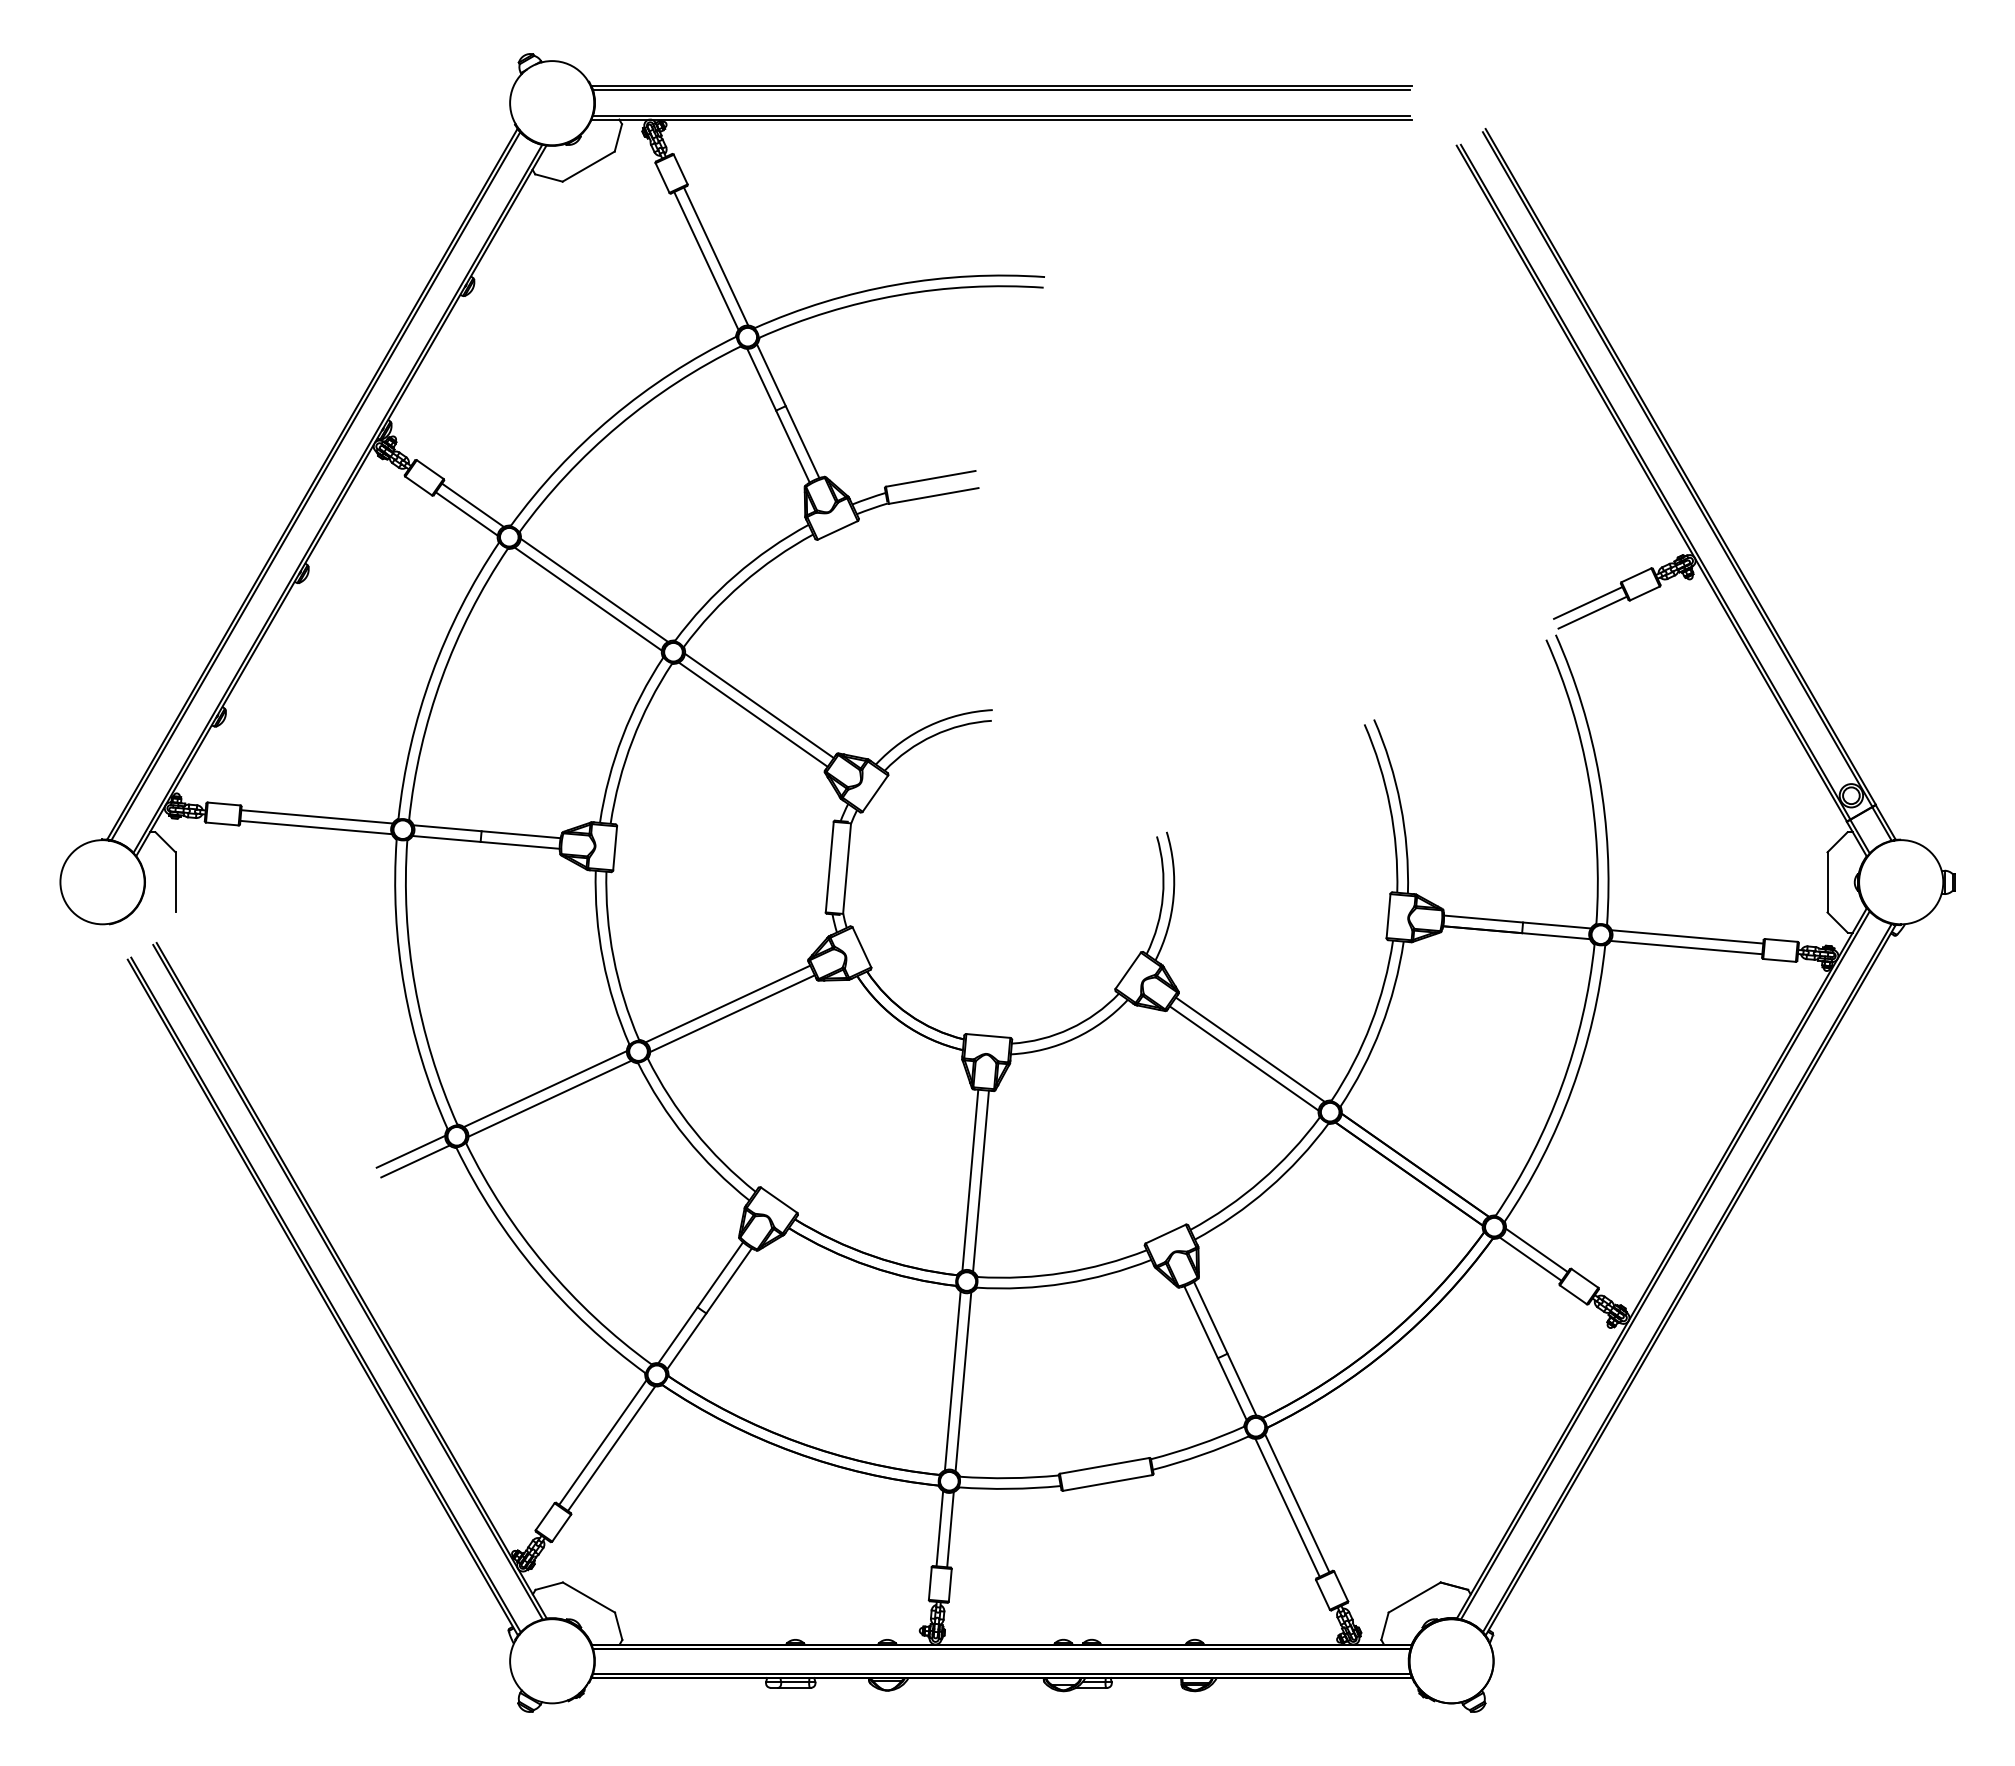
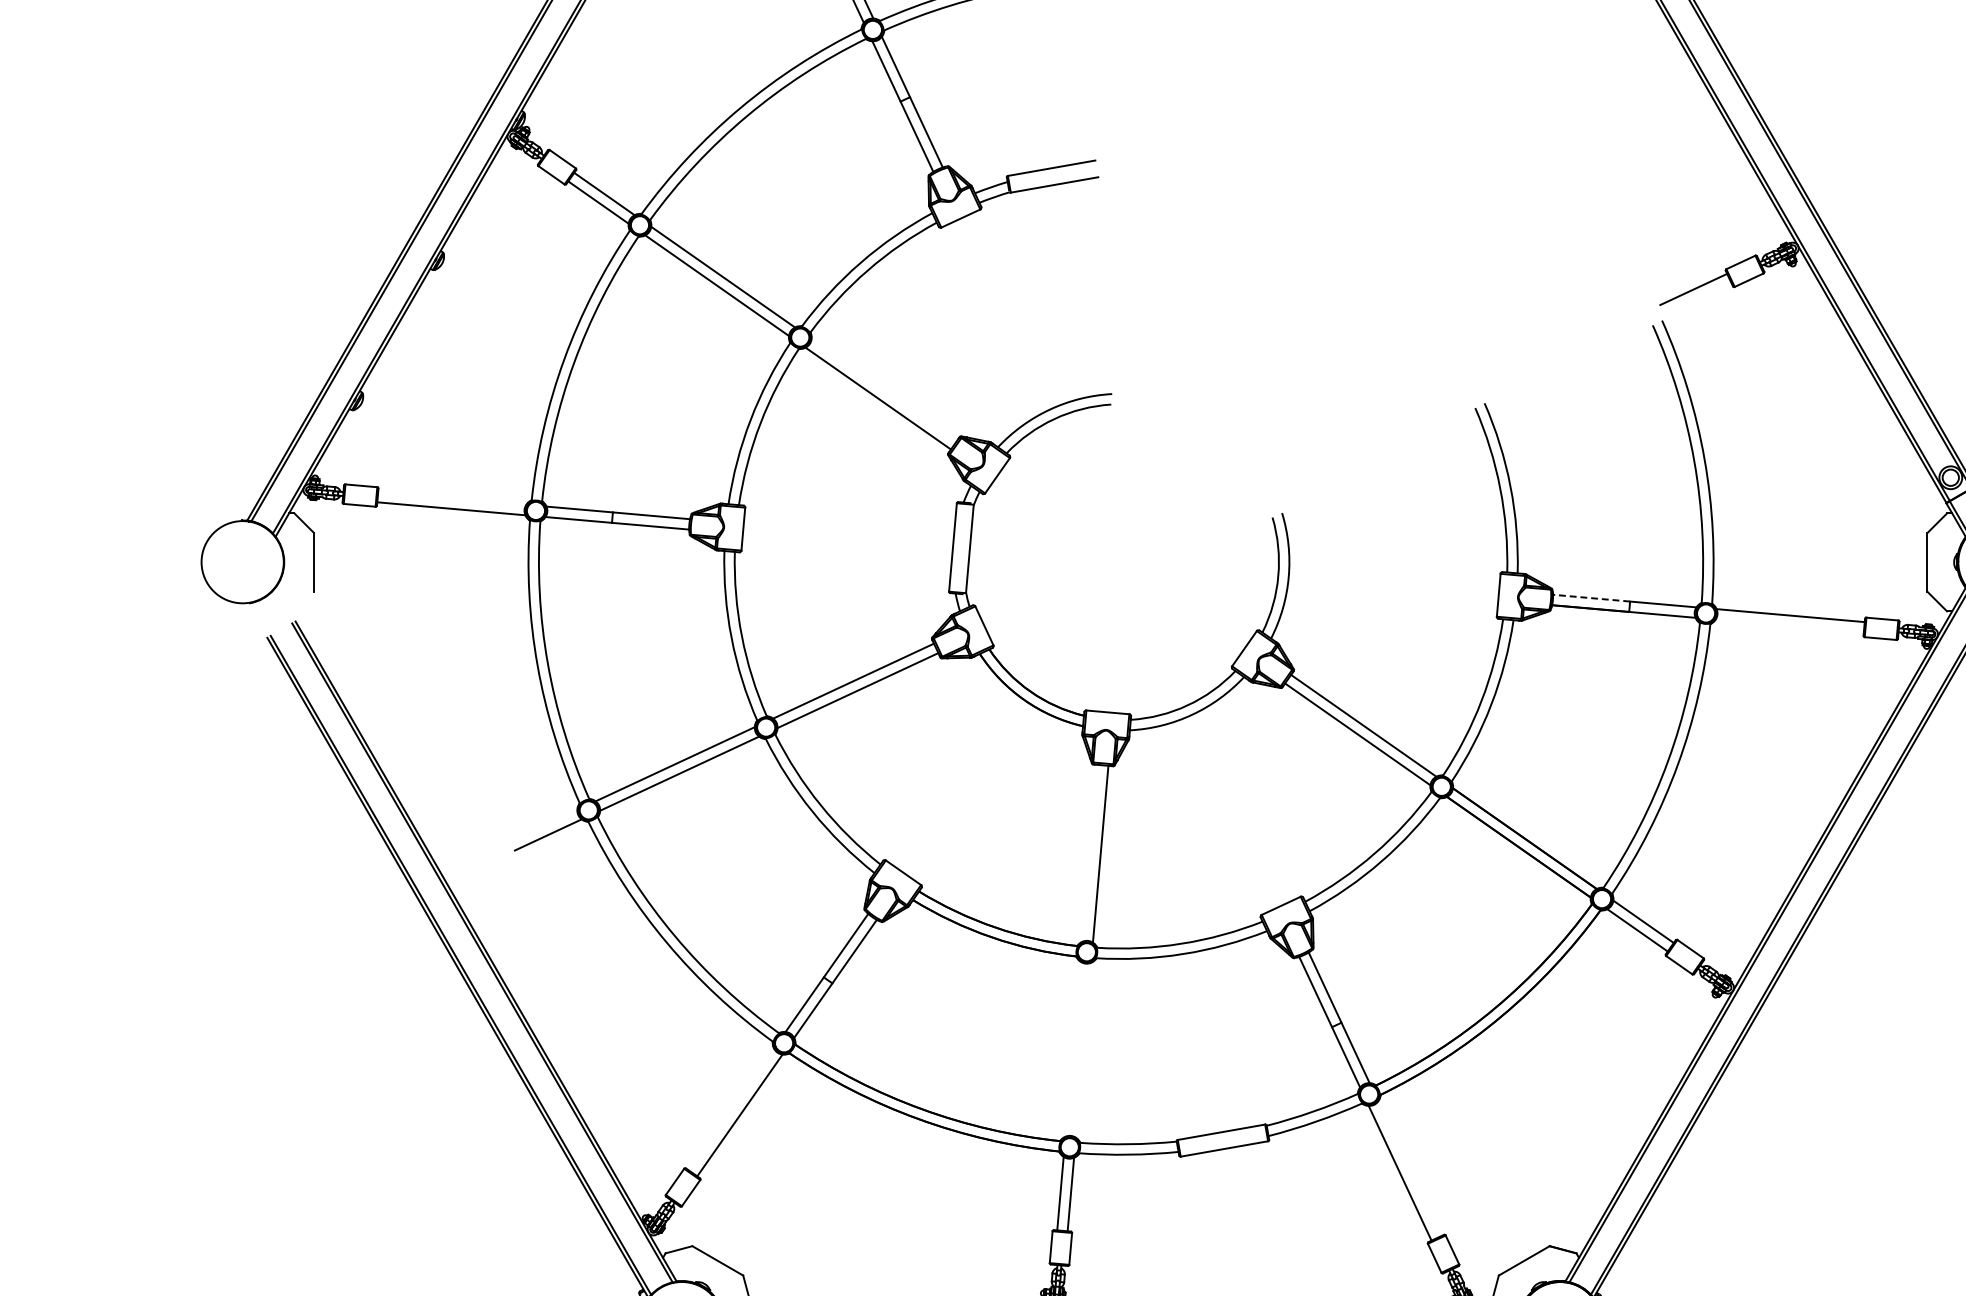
line: (1592, 612) -> (1697, 298), removed
line: (759, 705) -> (884, 389), removed
line: (316, 816) -> (451, 498), removed
line: (1483, 919) -> (1591, 598), solid -> dashed
line: (1686, 947) -> (1789, 625), removed
line: (410, 1151) -> (543, 825), removed
line: (970, 1179) -> (1090, 852), removed
line: (952, 1380) -> (1072, 1048), removed
line: (963, 1381) -> (1083, 1049), removed
line: (602, 1442) -> (731, 1109), removed
line: (1297, 1503) -> (1409, 1169), removed

